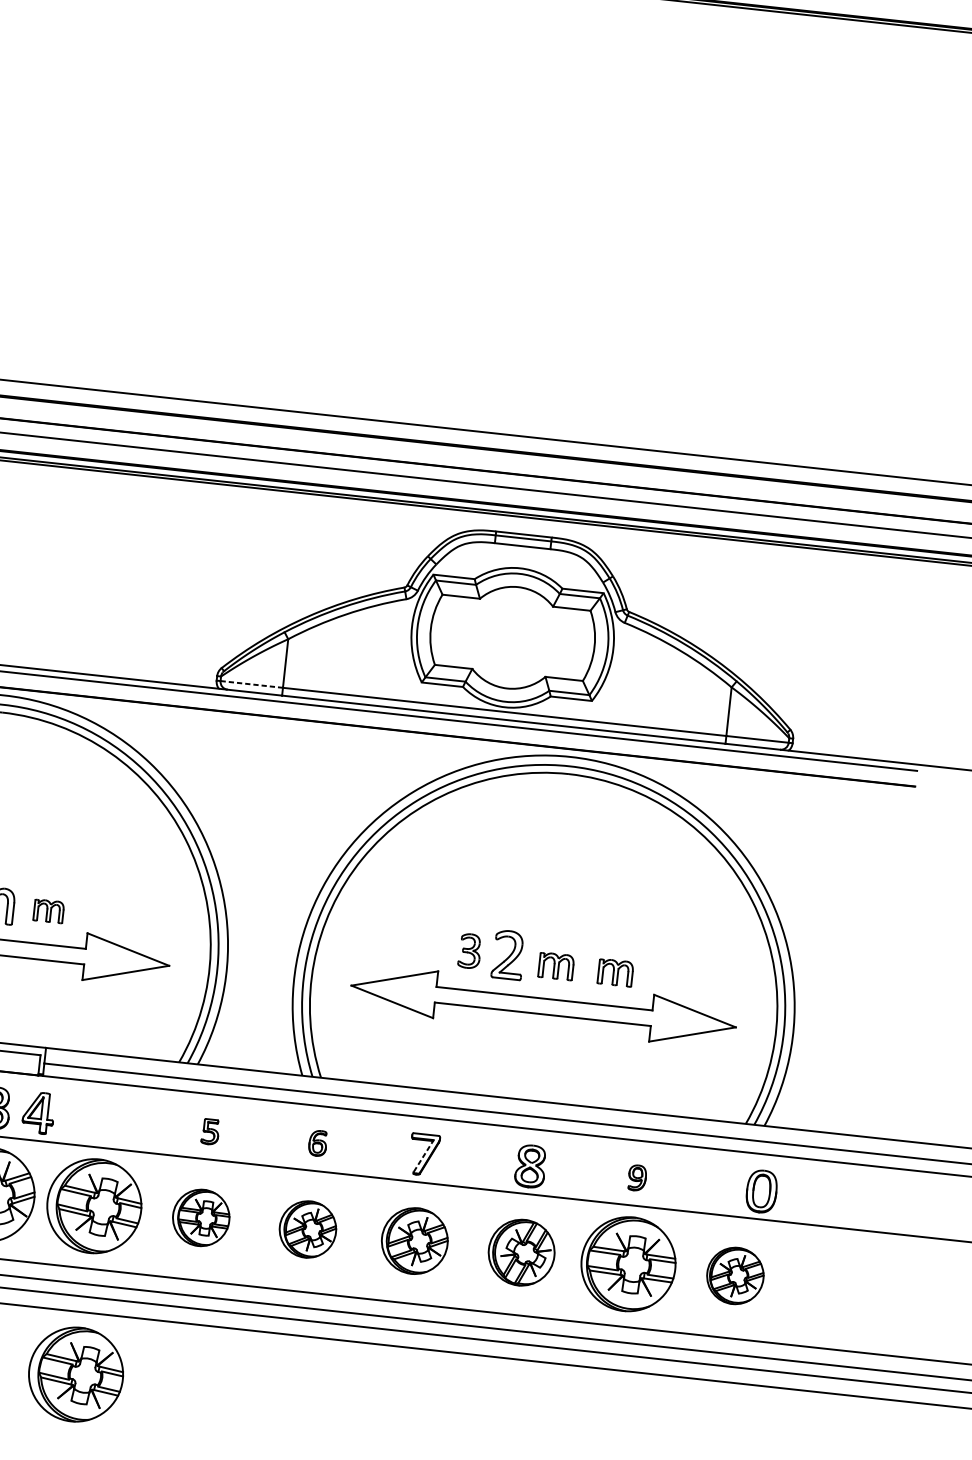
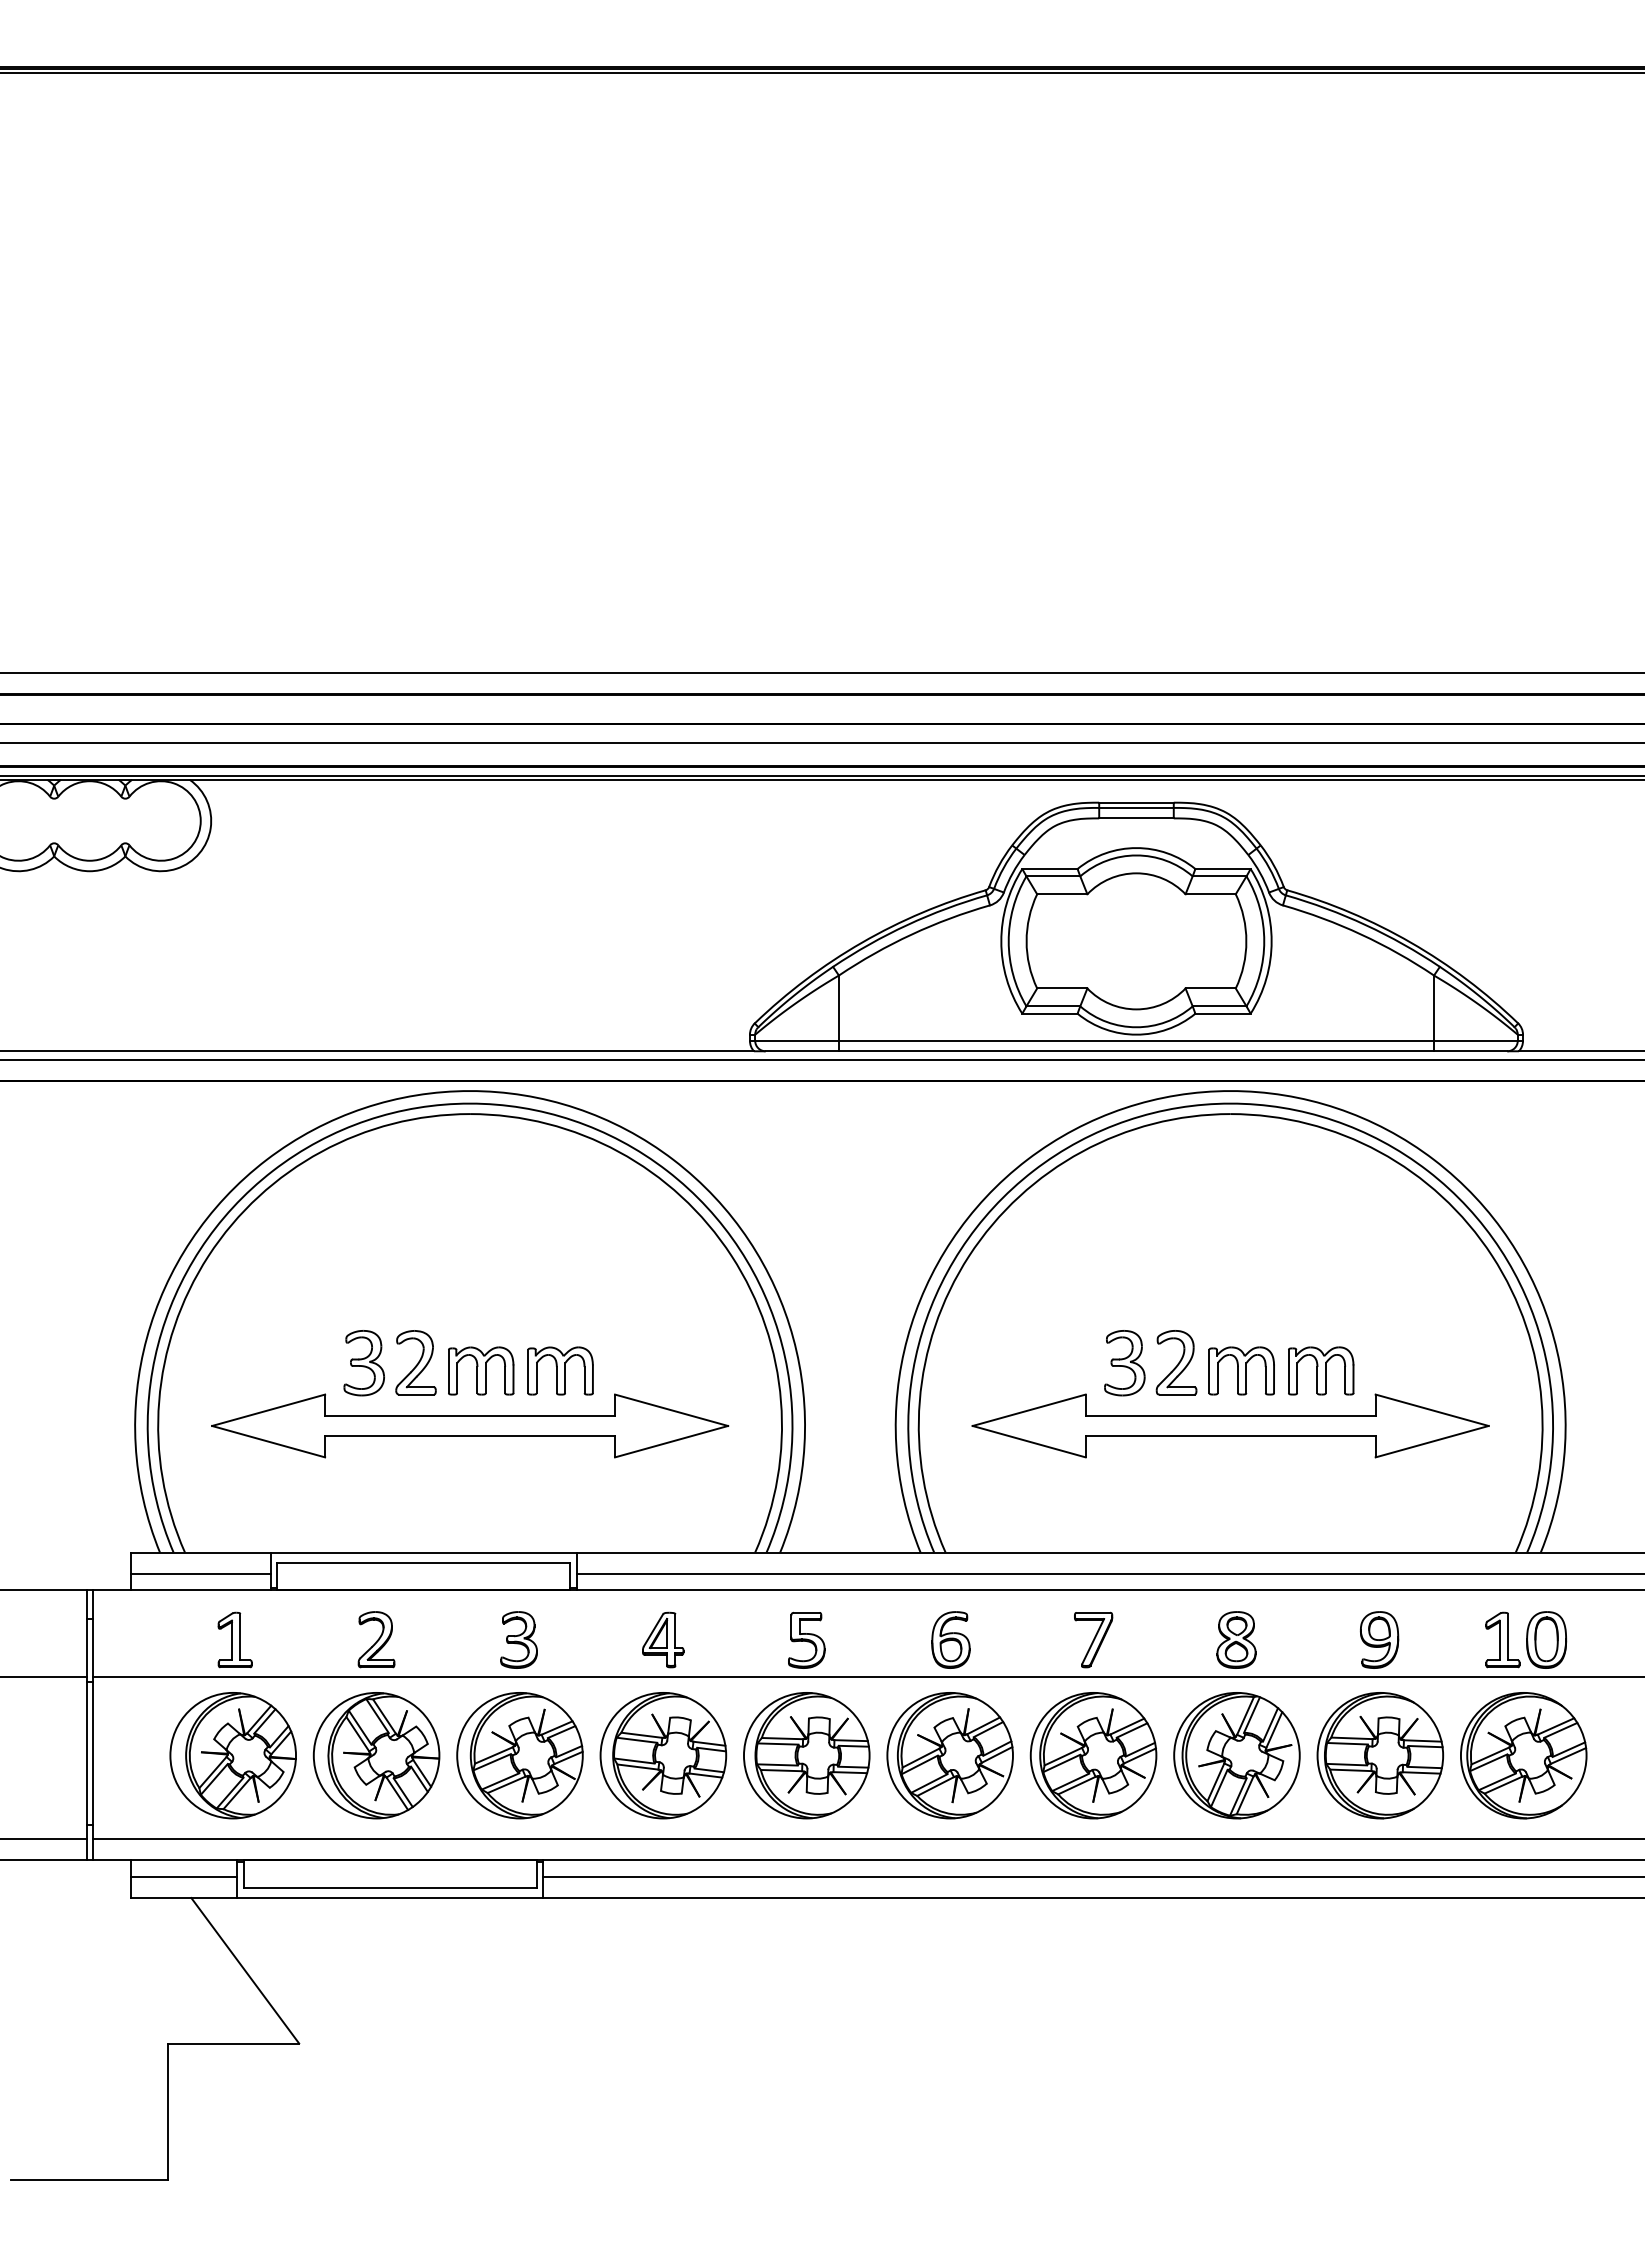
line: (252, 684) -> (797, 1040), dashed -> solid
part: (48, 910) -> (560, 1370), size x1.67
part: (469, 951) -> (1124, 1363), size x1.43
part: (556, 966) -> (1241, 1370), size x1.43
part: (615, 972) -> (1321, 1370), size x1.43
part: (39, 1112) -> (663, 1639), moved
part: (210, 1131) -> (806, 1640), size x1.67
part: (317, 1142) -> (950, 1639), size x1.67
line: (424, 1155) -> (1093, 1641), dashed -> solid
part: (637, 1177) -> (1379, 1639), size x1.67
part: (728, 1187) -> (1502, 1639), added
part: (200, 1217) -> (806, 1755), size x1.67
part: (307, 1229) -> (949, 1755), size x1.67
part: (414, 1240) -> (1093, 1755), size x1.43
part: (521, 1252) -> (1236, 1755), size x1.43
part: (735, 1275) -> (1523, 1755), size x1.67
part: (76, 1374) -> (663, 1981), removed

